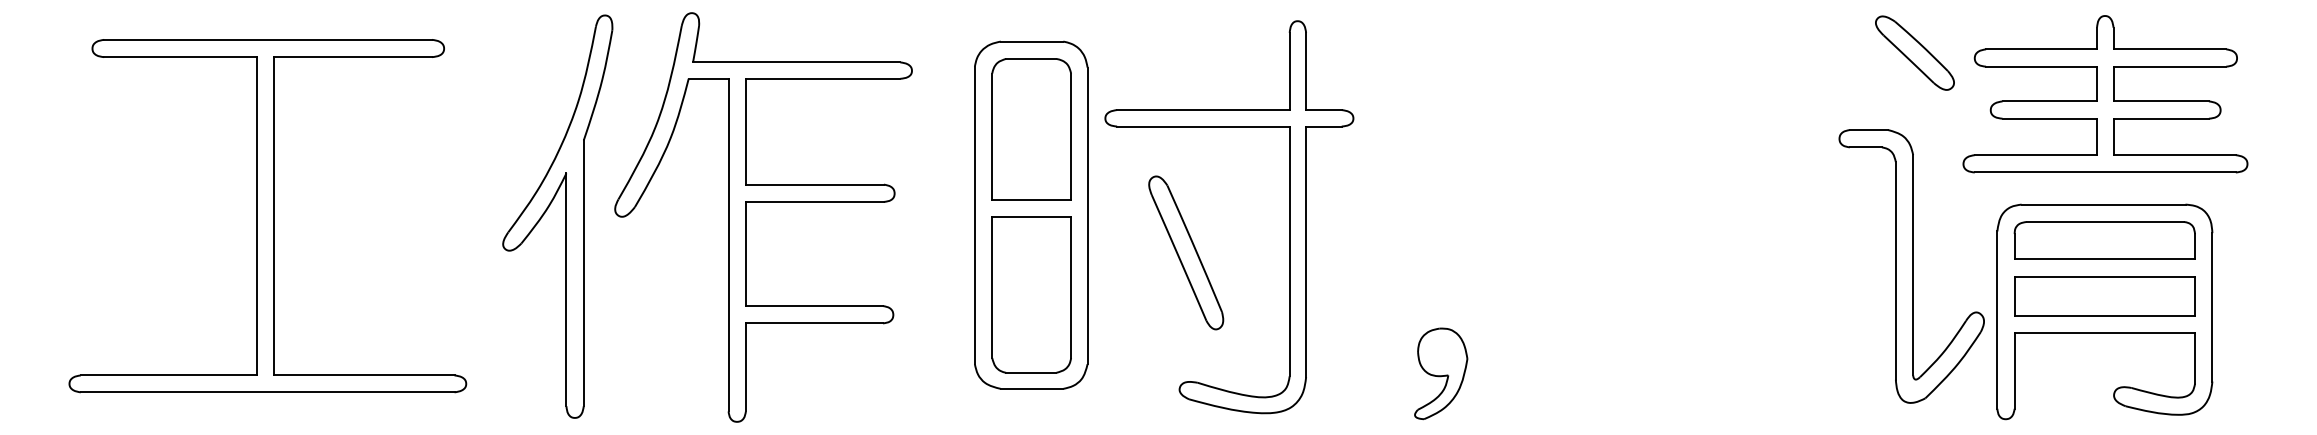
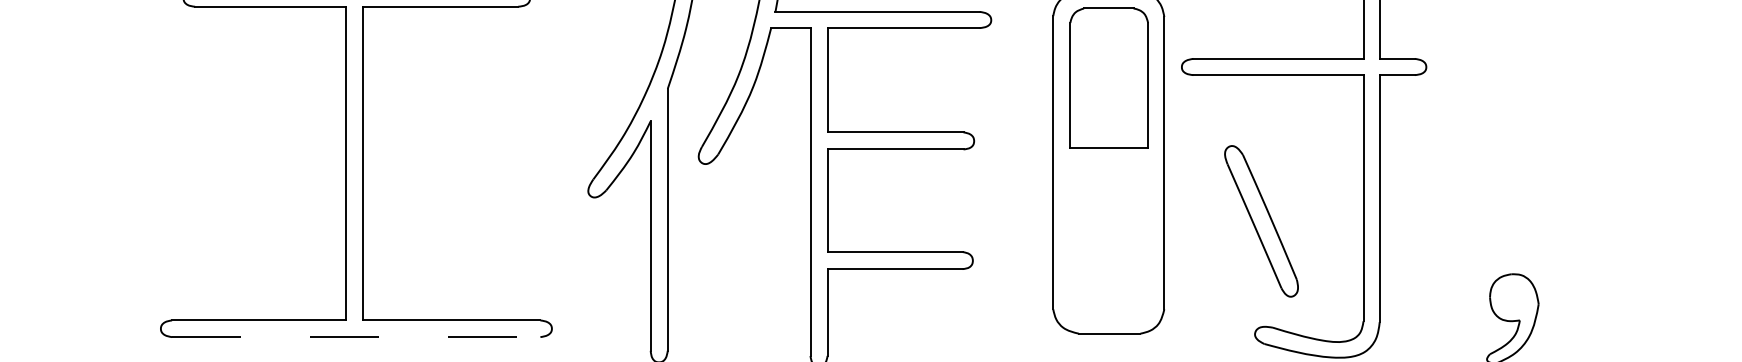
part: (1186, 252) -> (1261, 220), moved
part: (1031, 294) -> (1109, 240), removed
line: (267, 392) -> (356, 337), solid -> dashed

